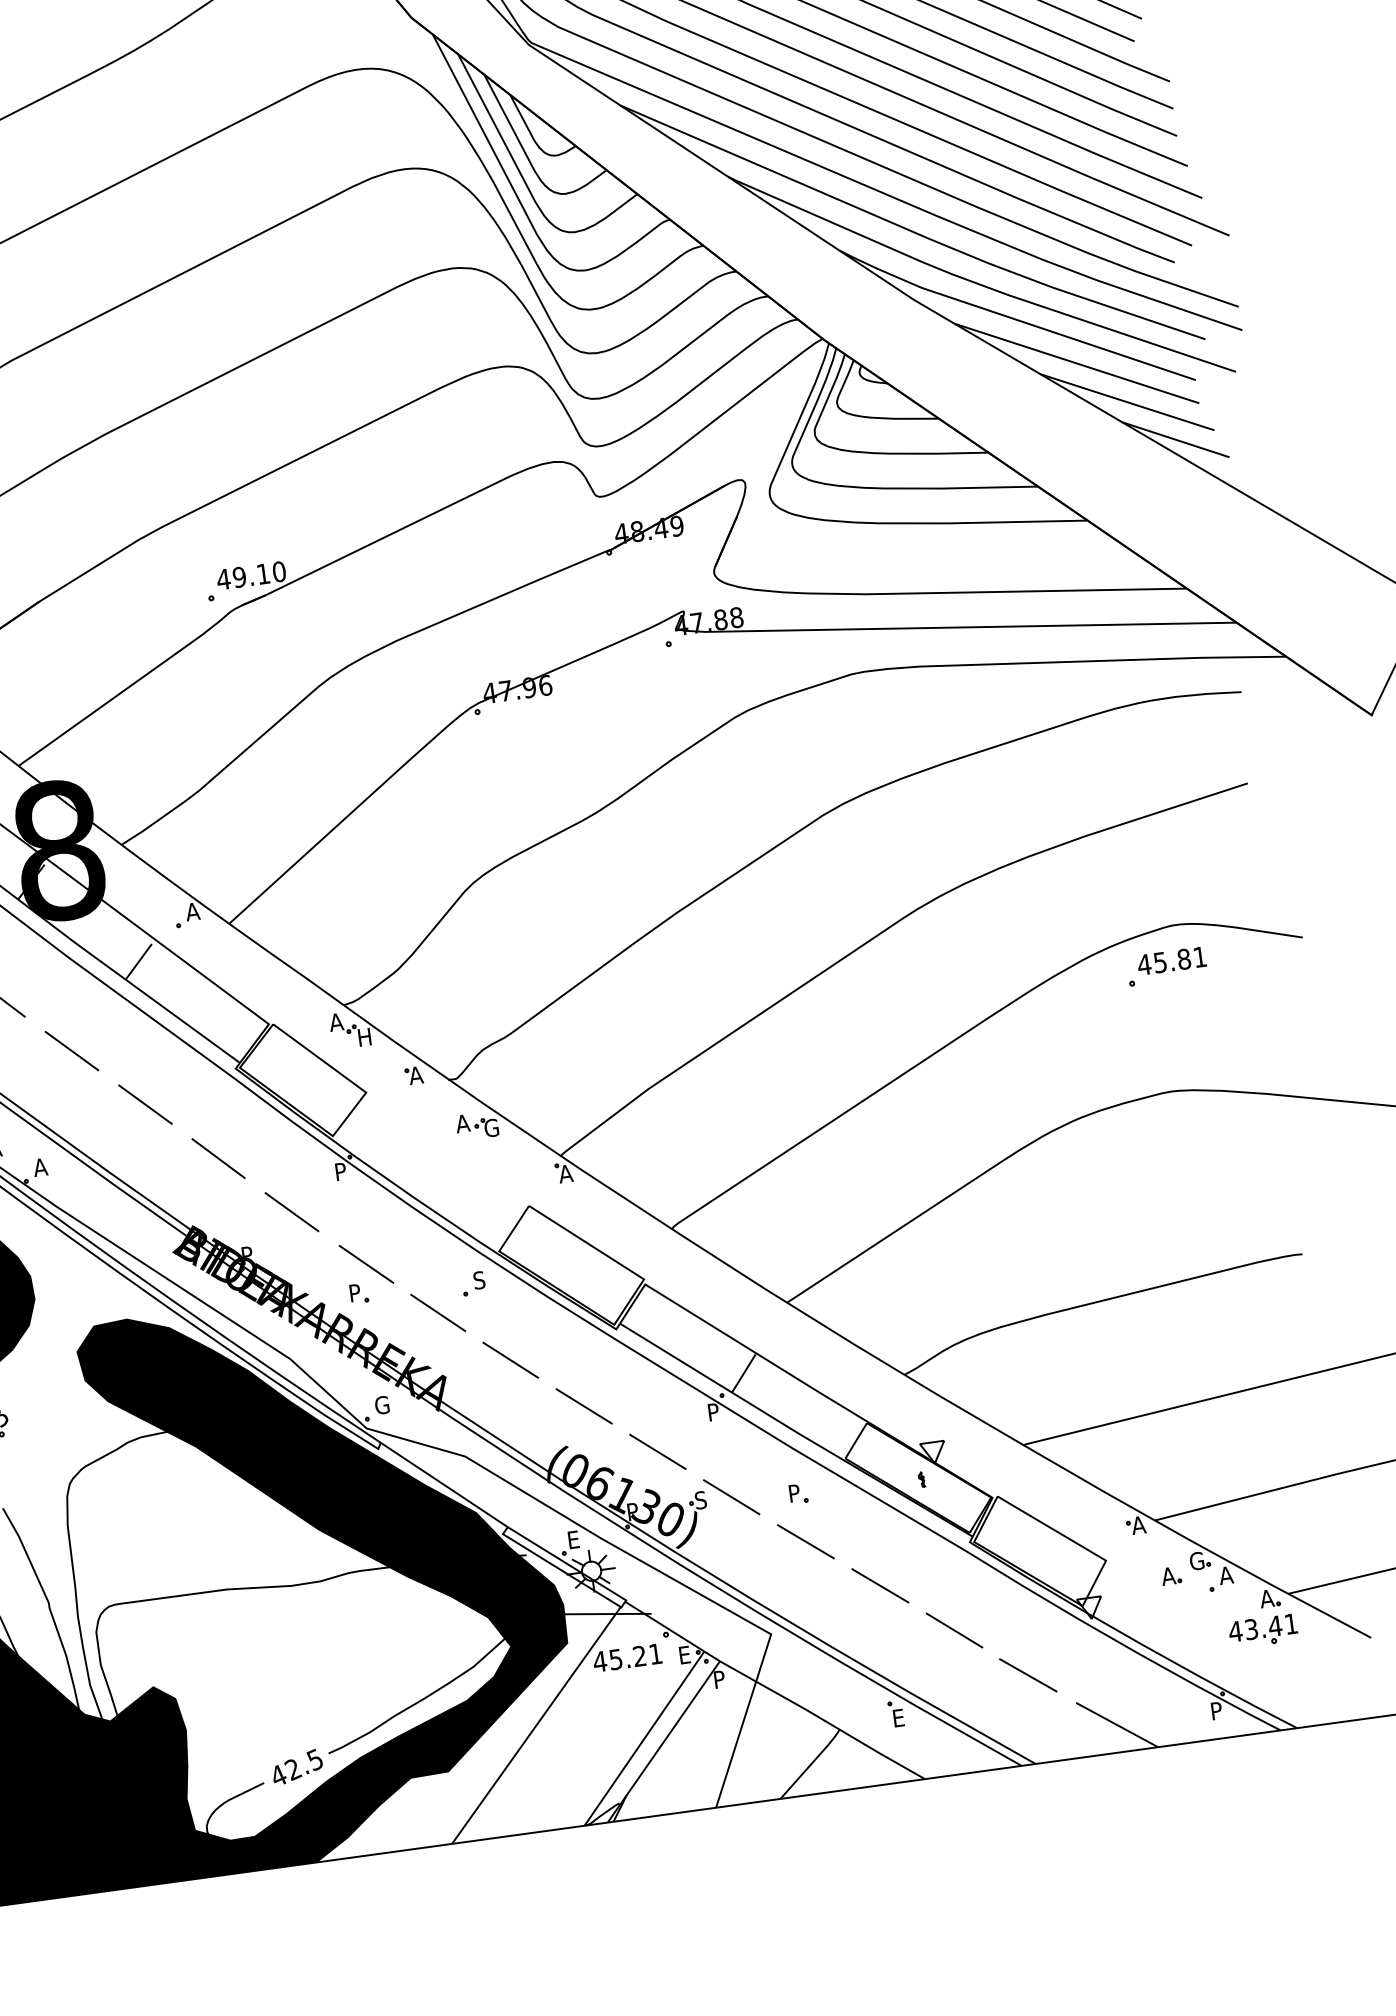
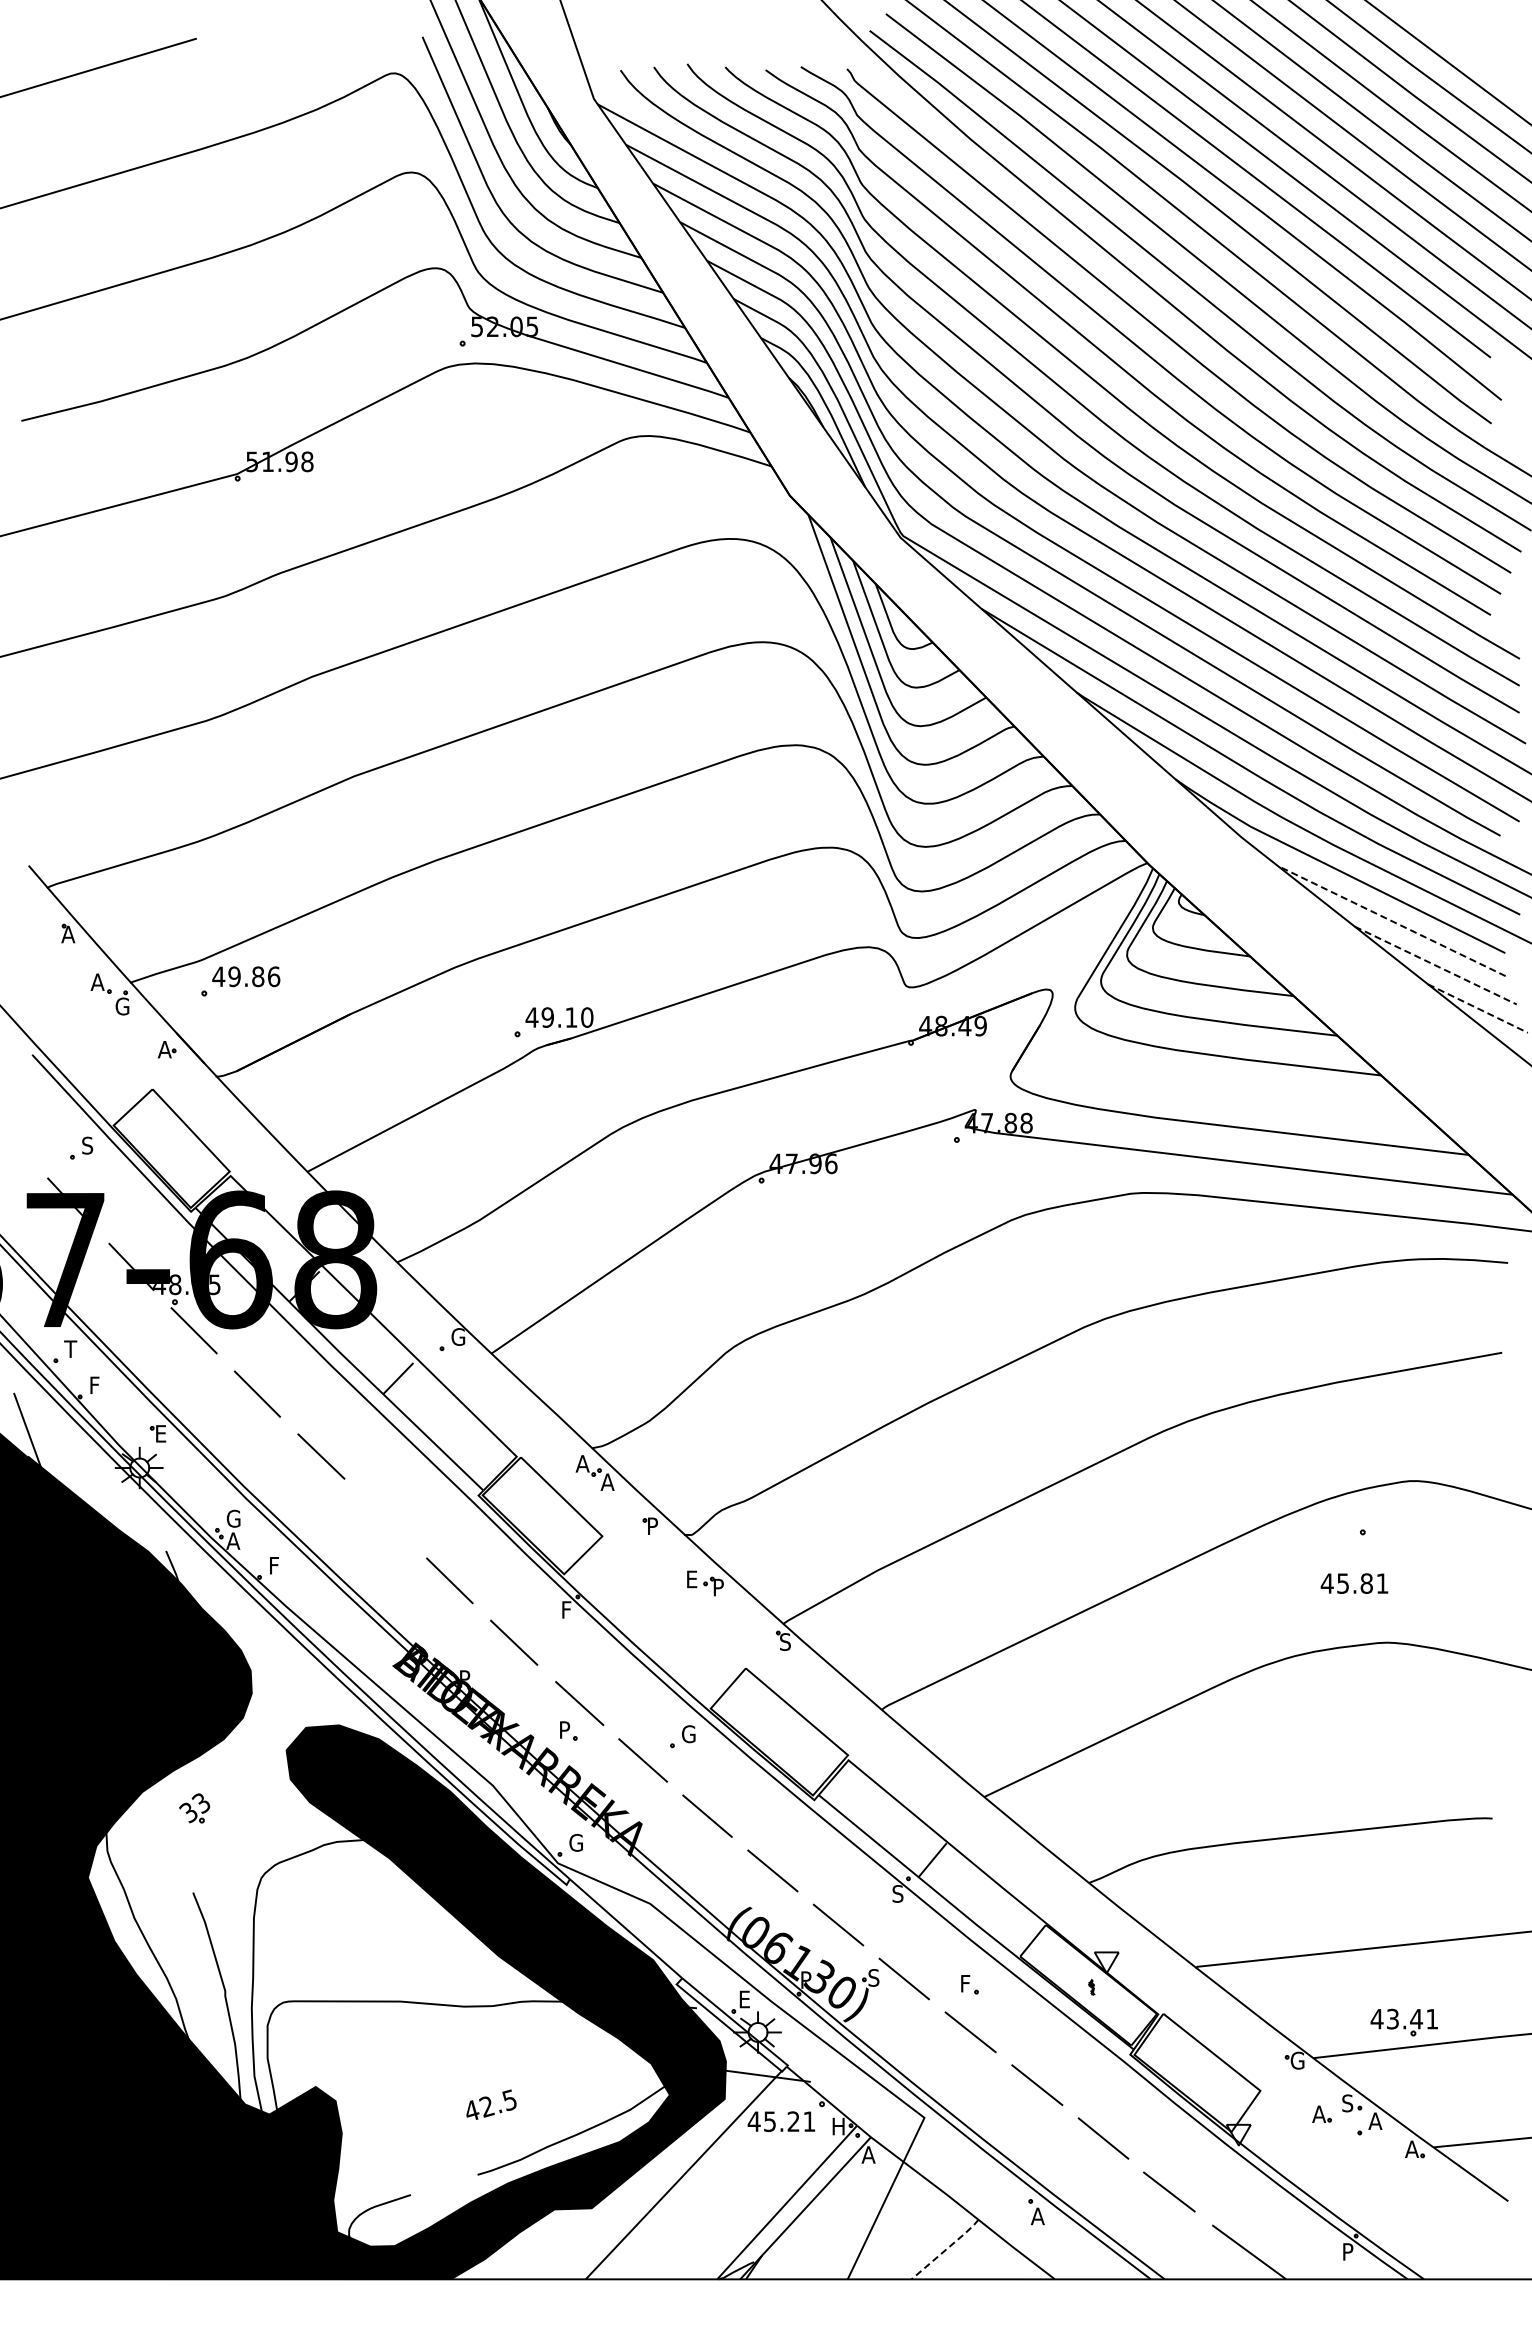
line: (1076, 363) -> (1391, 921), solid -> dashed
line: (1127, 402) -> (1435, 965), solid -> dashed
line: (1176, 439) -> (1478, 1008), solid -> dashed
text: (192, 911) -> (457, 1336), A -> G
text: (1171, 960) -> (1354, 1583), moved
text: (363, 1036) -> (607, 1481), H -> A
text: (416, 1074) -> (653, 1525), A -> P
line: (145, 1104) -> (385, 1518), removed
text: (463, 1123) -> (692, 1579), A -> E
text: (491, 1128) -> (719, 1587), G -> P
text: (40, 1167) -> (275, 1565), A -> F
text: (341, 1168) -> (568, 1606), P -> F
text: (565, 1173) -> (785, 1641), A -> S
text: (480, 1280) -> (688, 1734), S -> G
text: (712, 1411) -> (897, 1893), P -> S
text: (795, 1489) -> (967, 1980), P -> F
text: (1139, 1525) -> (1297, 2060), A -> G
text: (1196, 1561) -> (1348, 2103), G -> S
part: (1262, 1631) -> (1403, 2022), moved
text: (686, 1654) -> (839, 2126), E -> H
text: (719, 1679) -> (868, 2154), P -> A
text: (898, 1718) -> (1037, 2216), E -> A
line: (811, 1764) -> (946, 2249), solid -> dashed
text: (297, 1766) -> (491, 2104), moved

